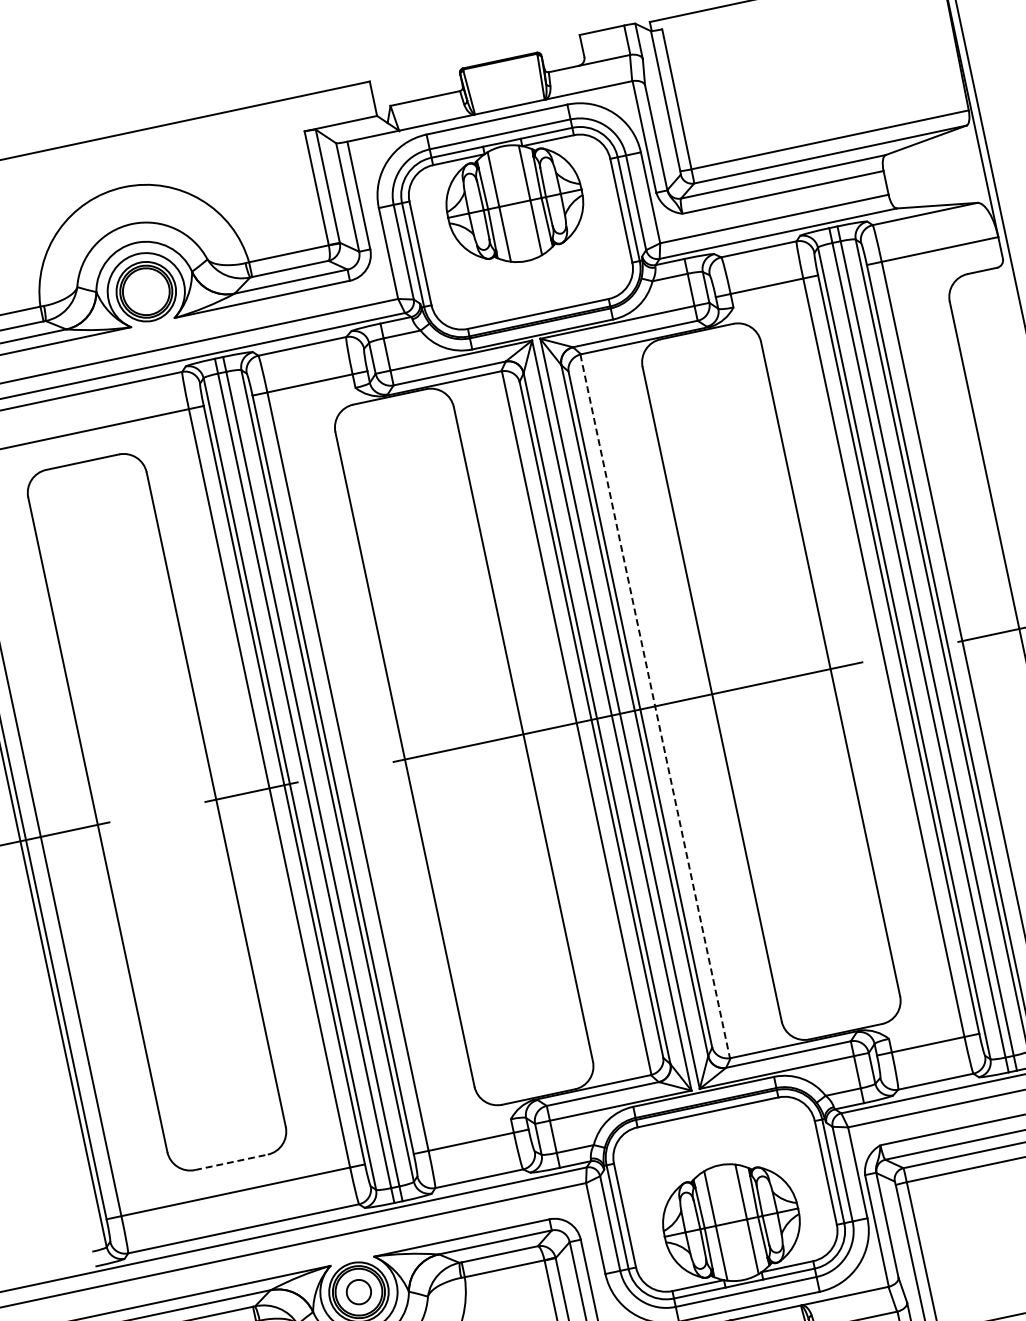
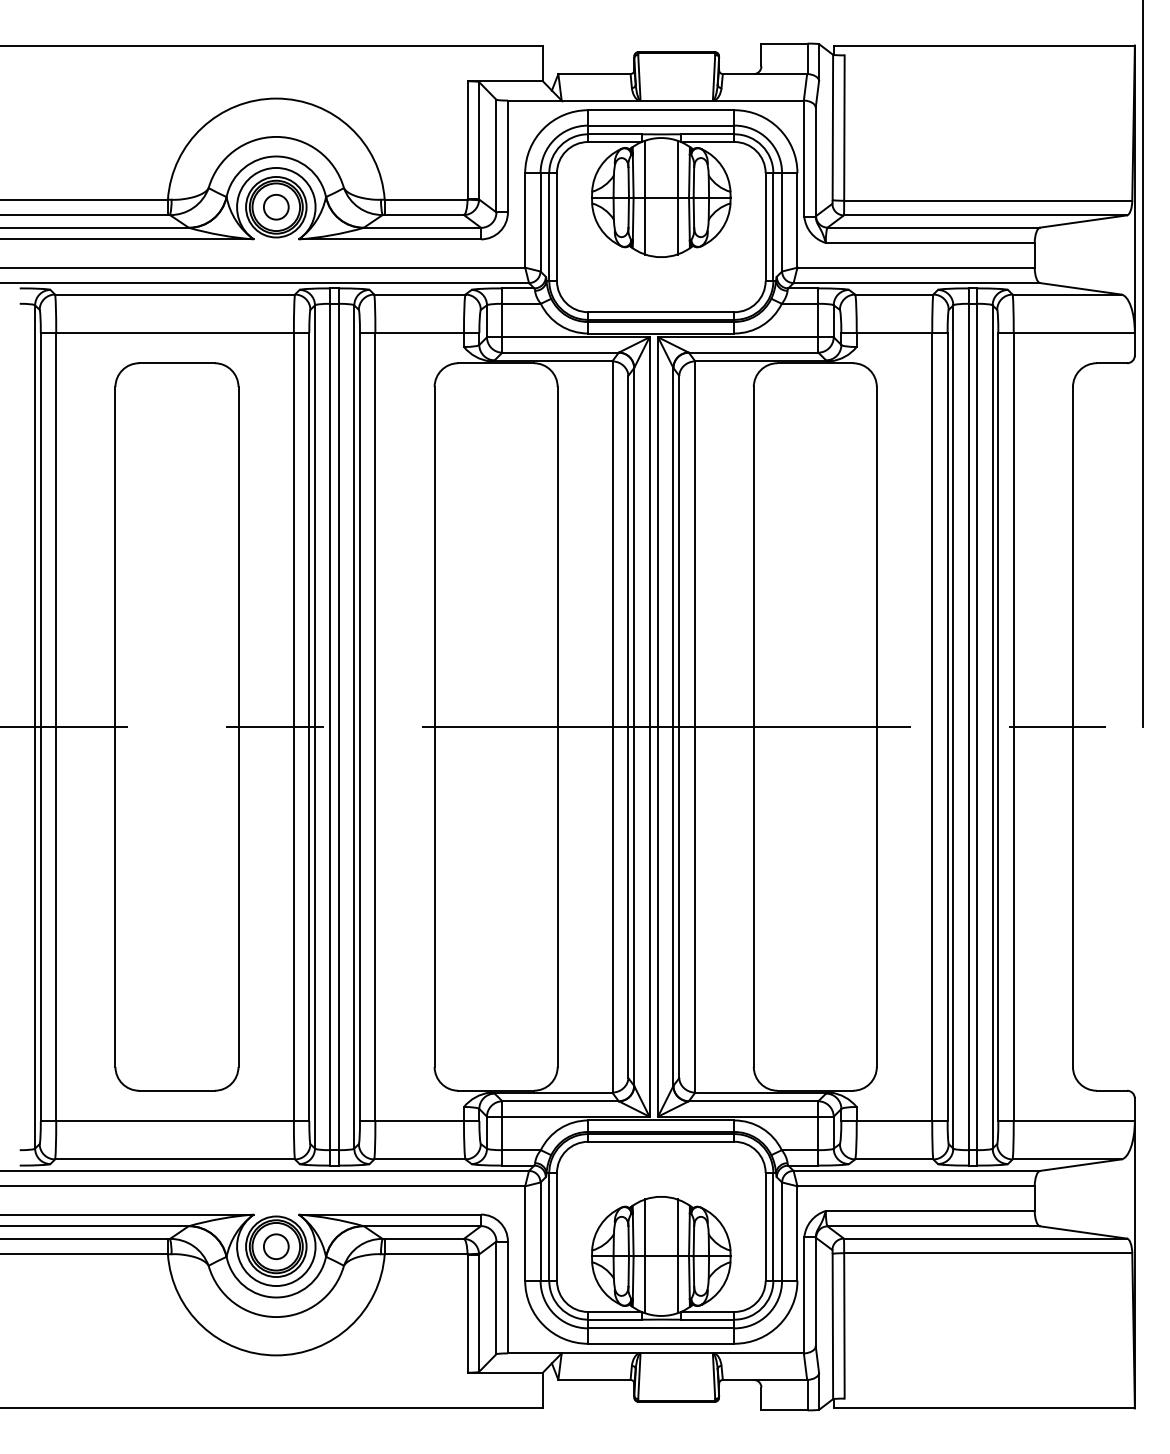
circle: (146, 291) -> (276, 207), added
line: (655, 706) -> (694, 727), dashed -> solid
line: (230, 1162) -> (176, 1090), dashed -> solid

